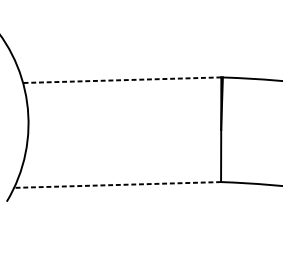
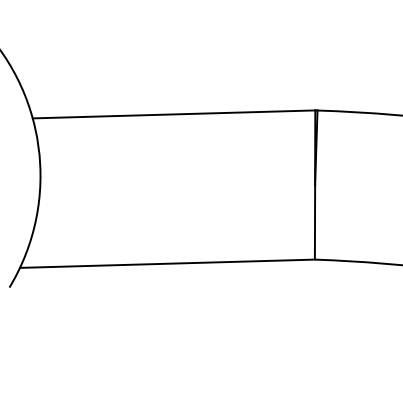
line: (121, 80) -> (173, 114), dashed -> solid
line: (117, 184) -> (167, 263), dashed -> solid

